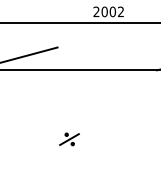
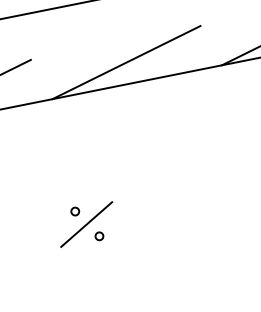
line: (106, 58) -> (124, 62), added
part: (69, 139) -> (86, 224), size x1.67

